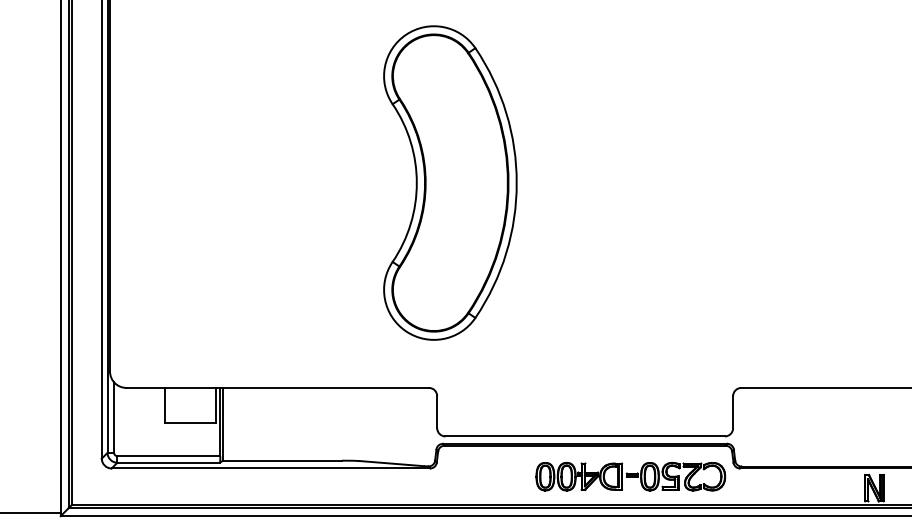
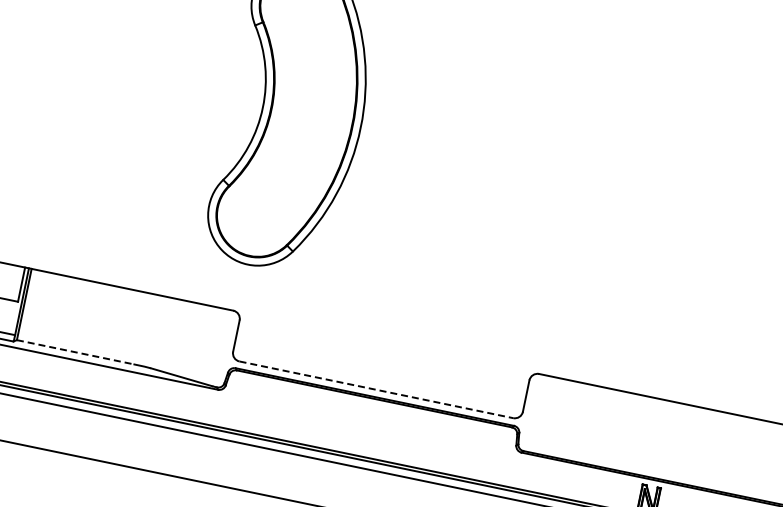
line: (585, 436) -> (376, 389), solid -> dashed
line: (283, 460) -> (76, 352), solid -> dashed
part: (630, 476) -> (412, 438), removed

